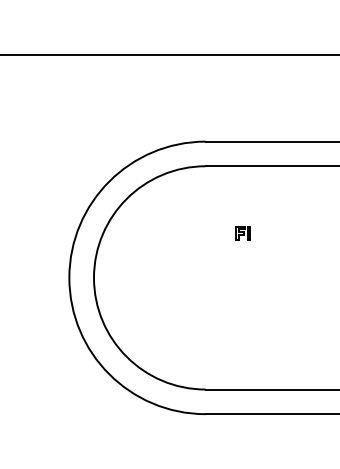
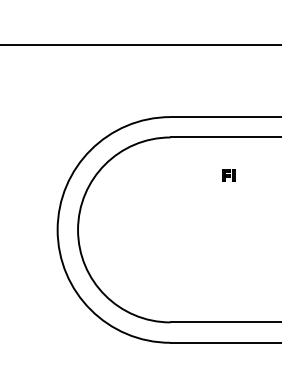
part: (242, 233) -> (228, 175), moved

